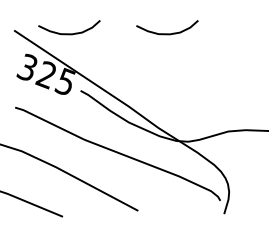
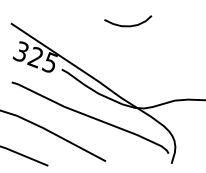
curve: (69, 33) -> (53, 25), removed

